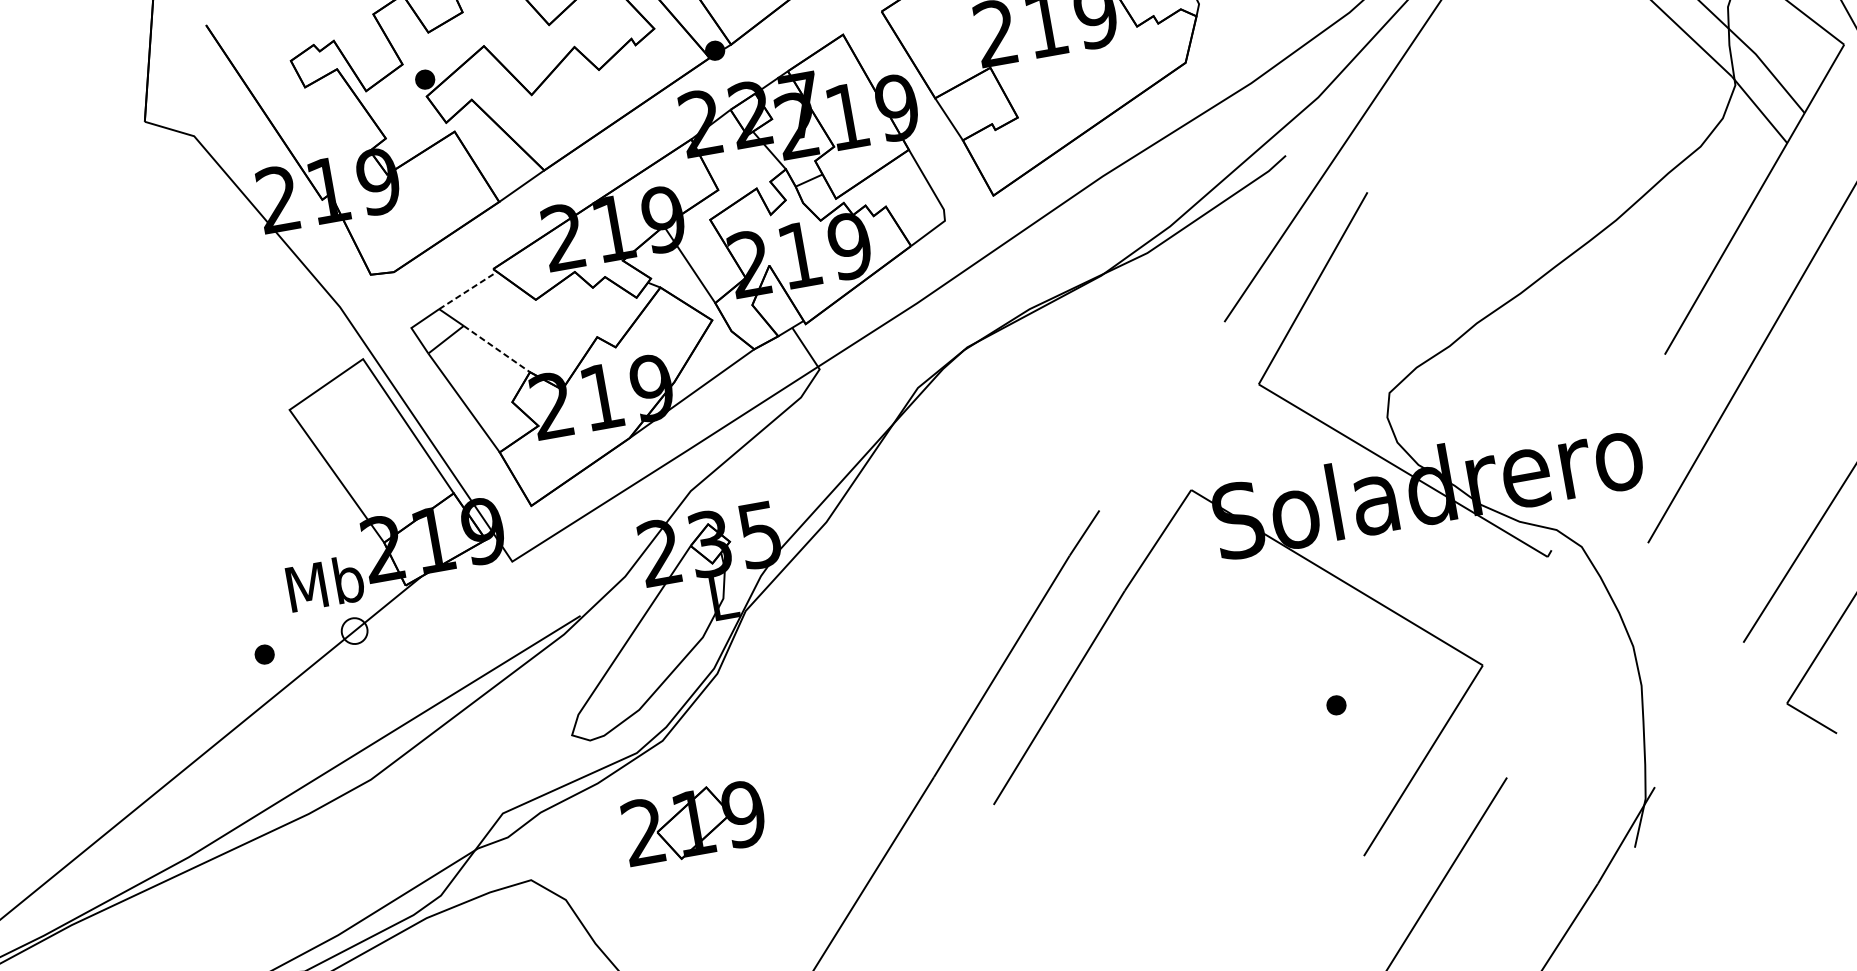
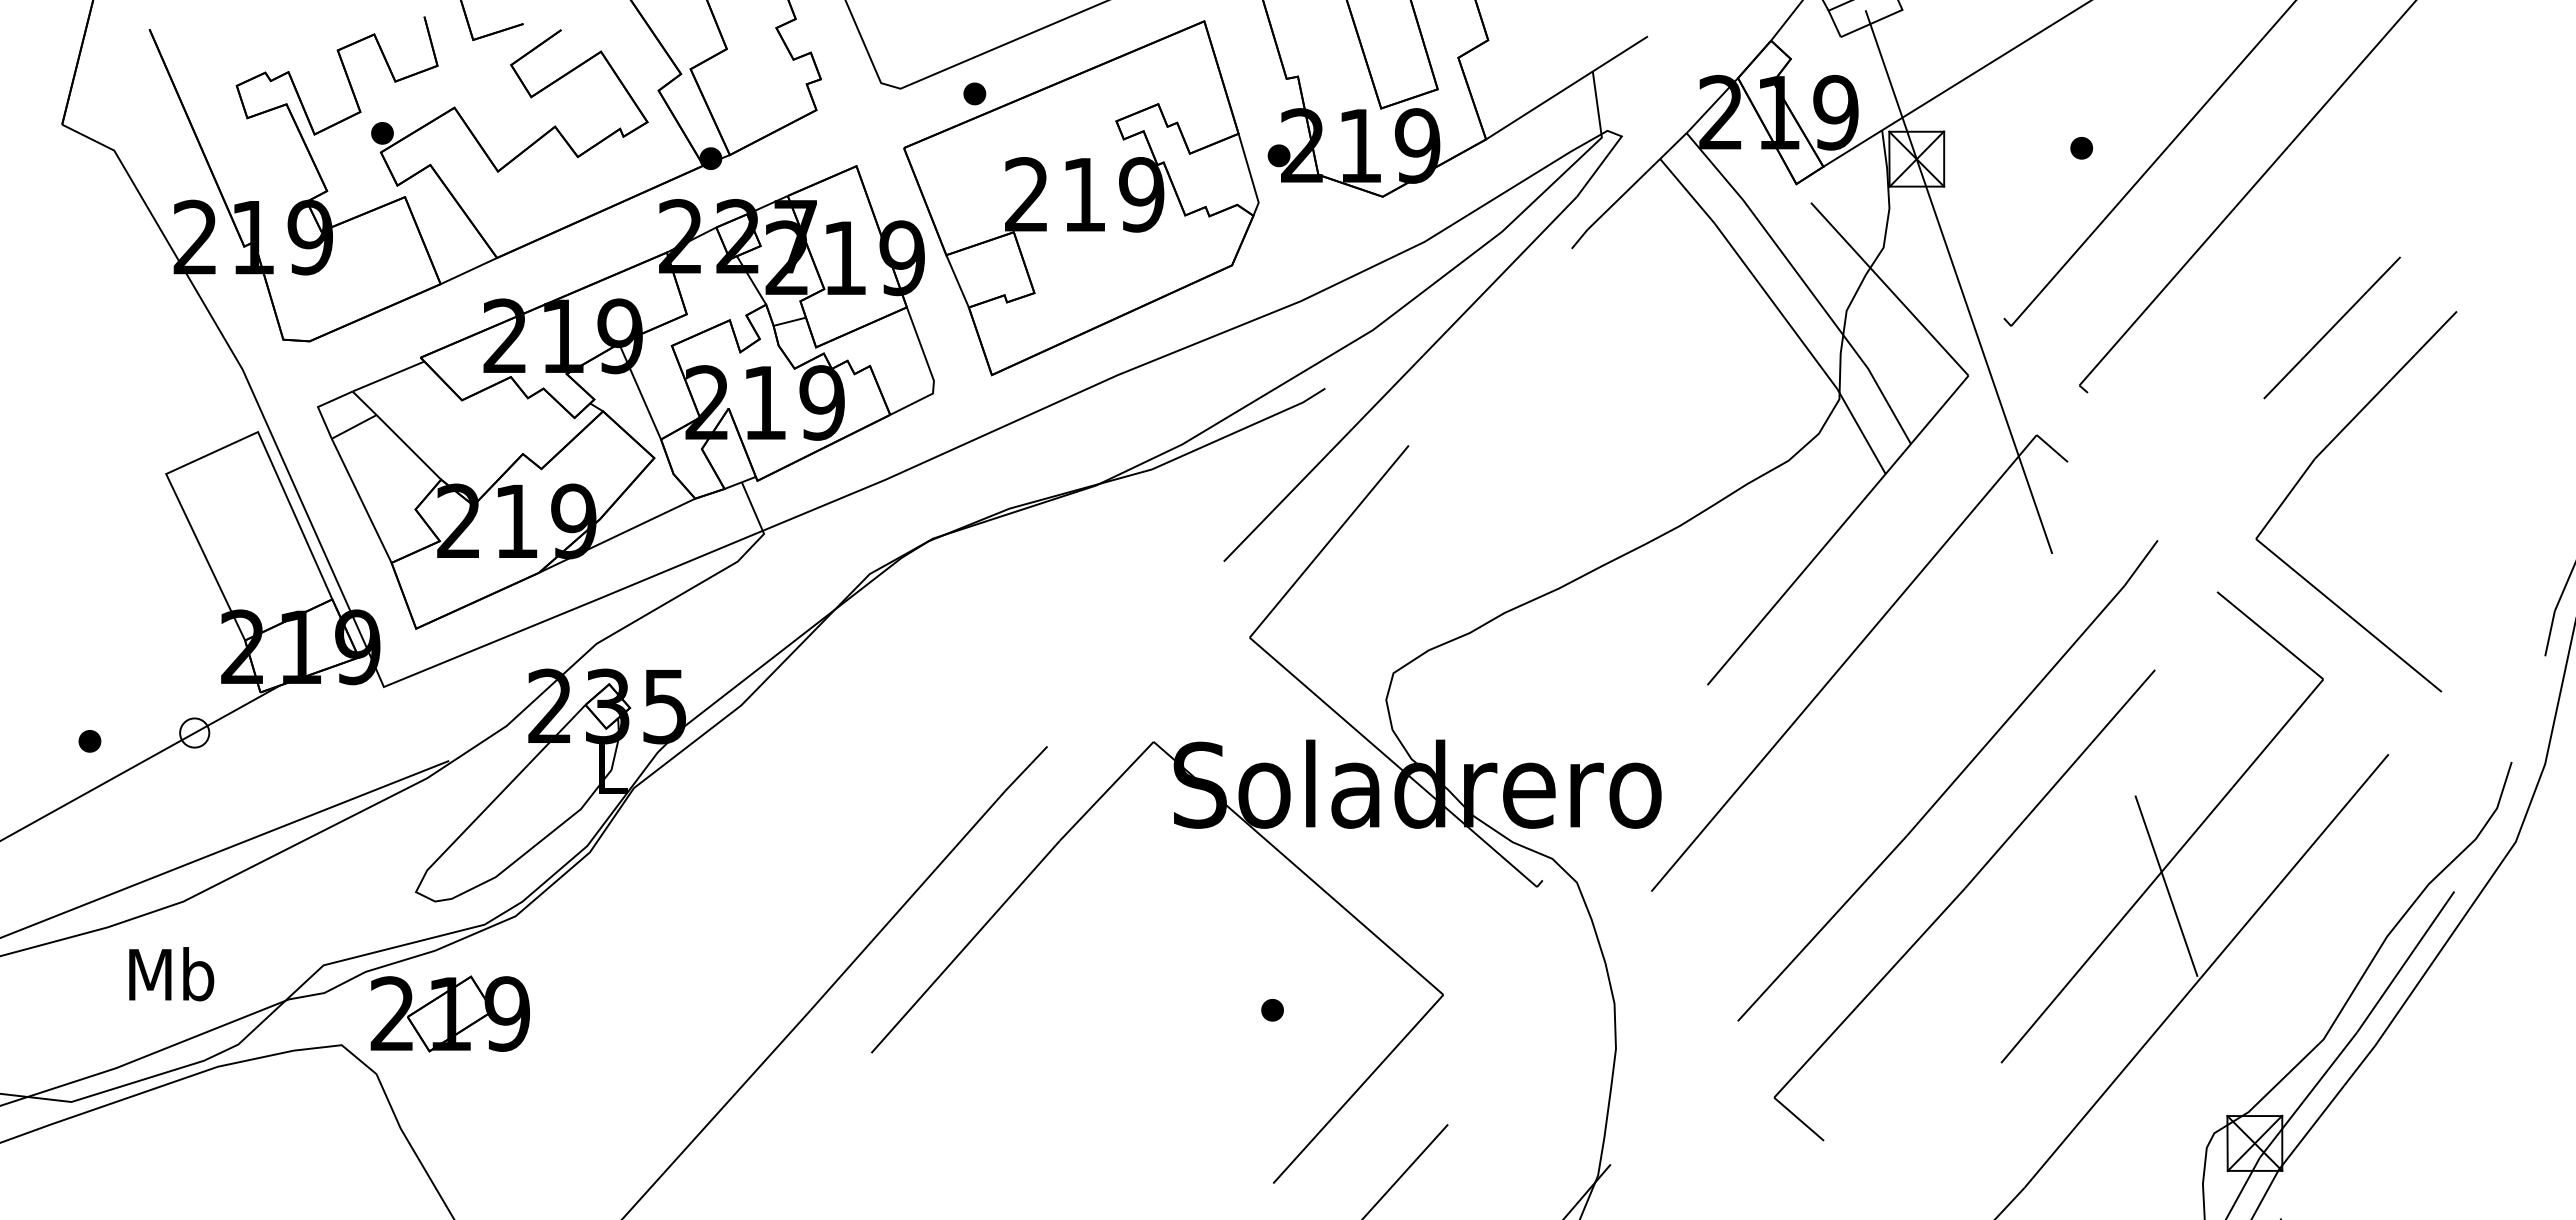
line: (468, 290) -> (388, 376), dashed -> solid
line: (496, 349) -> (408, 447), dashed -> solid
text: (325, 583) -> (171, 974), moved
part: (693, 822) -> (449, 1013), moved

